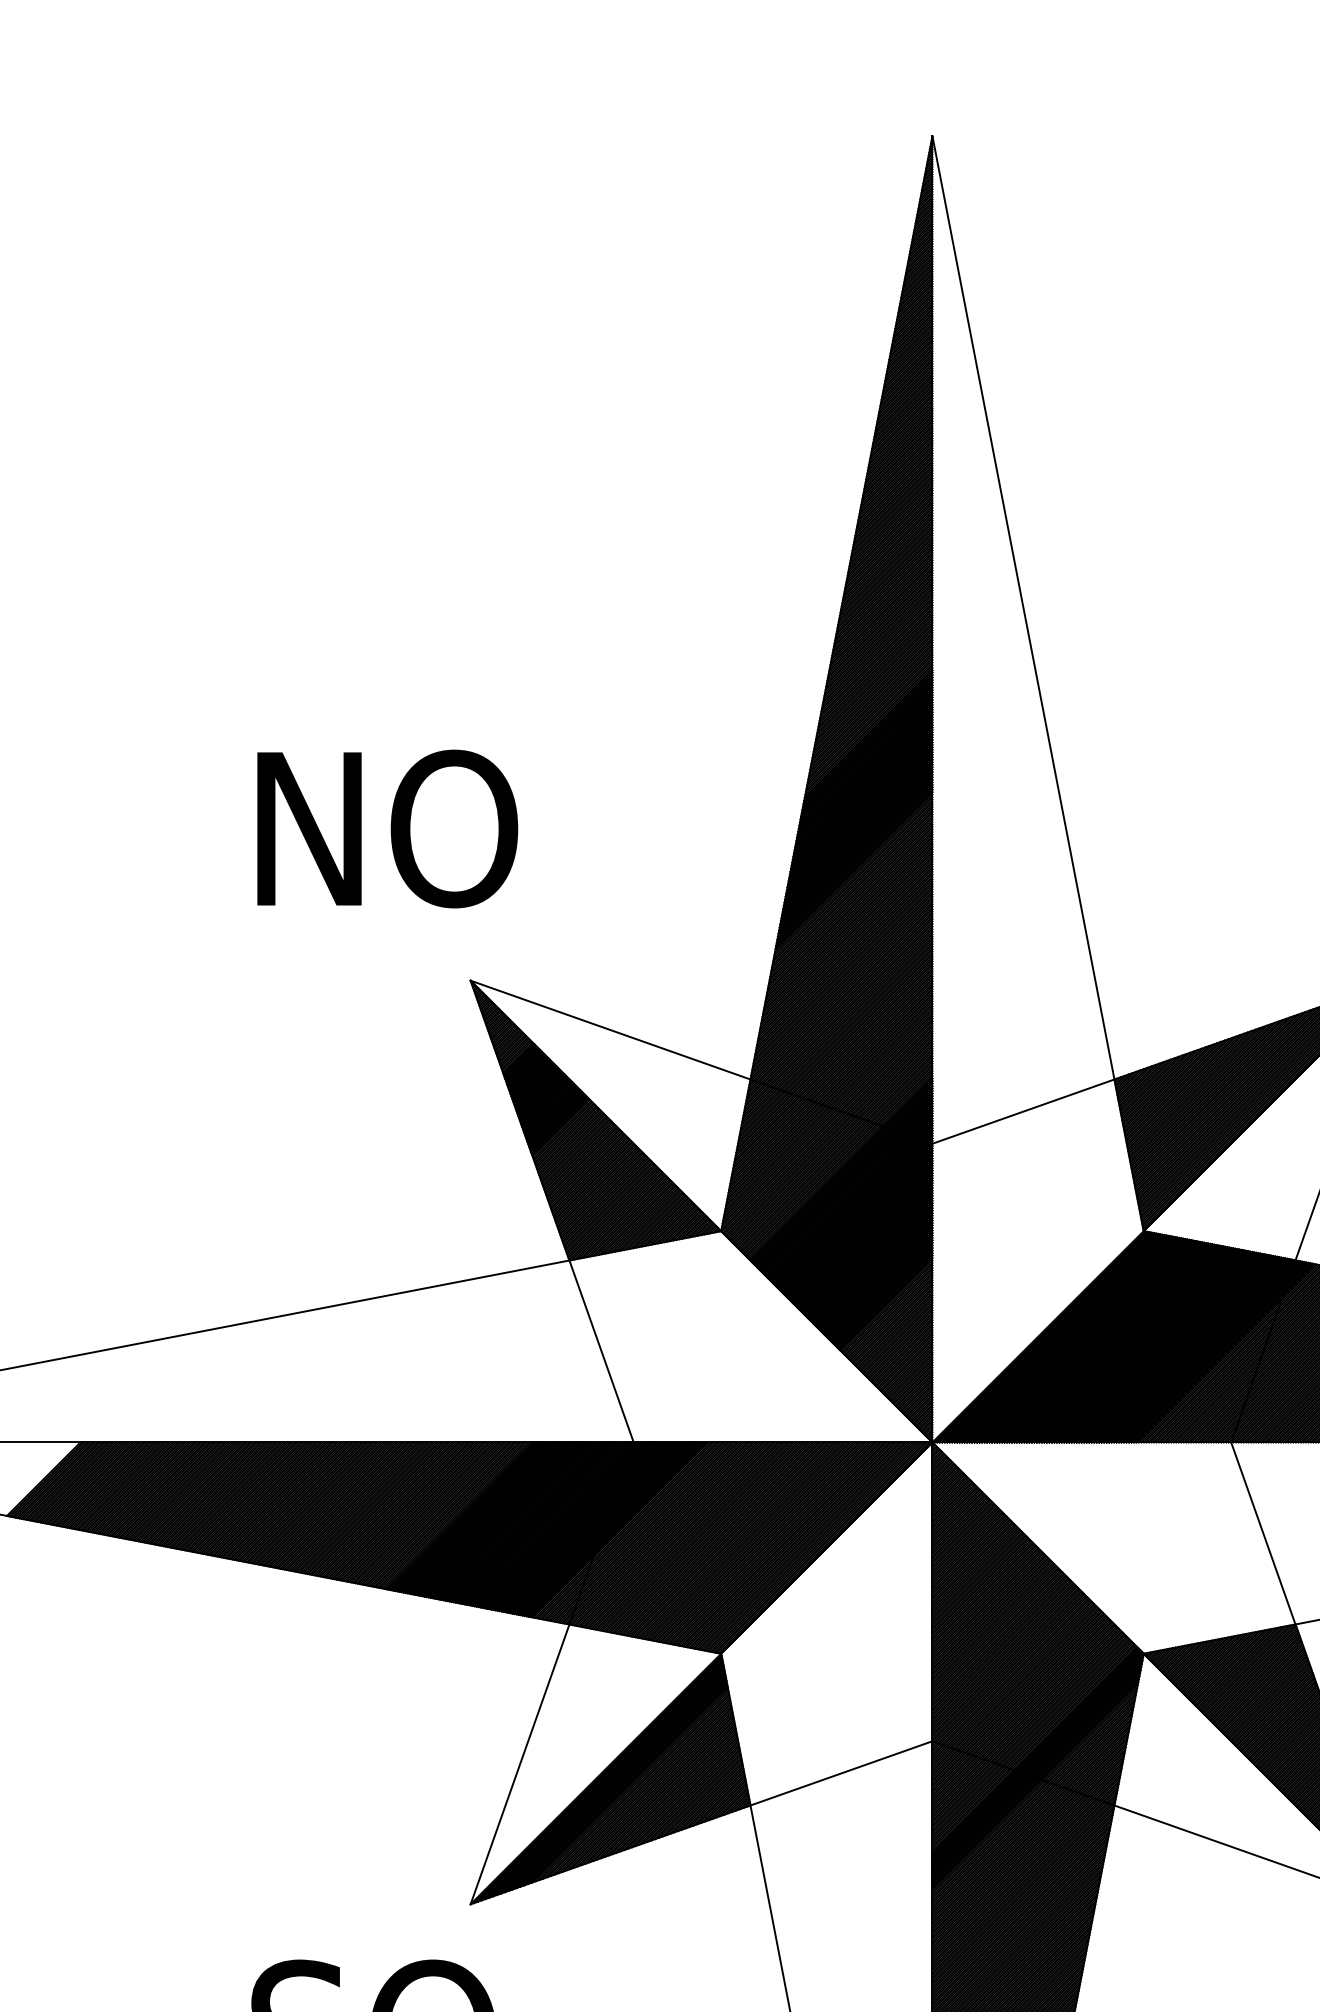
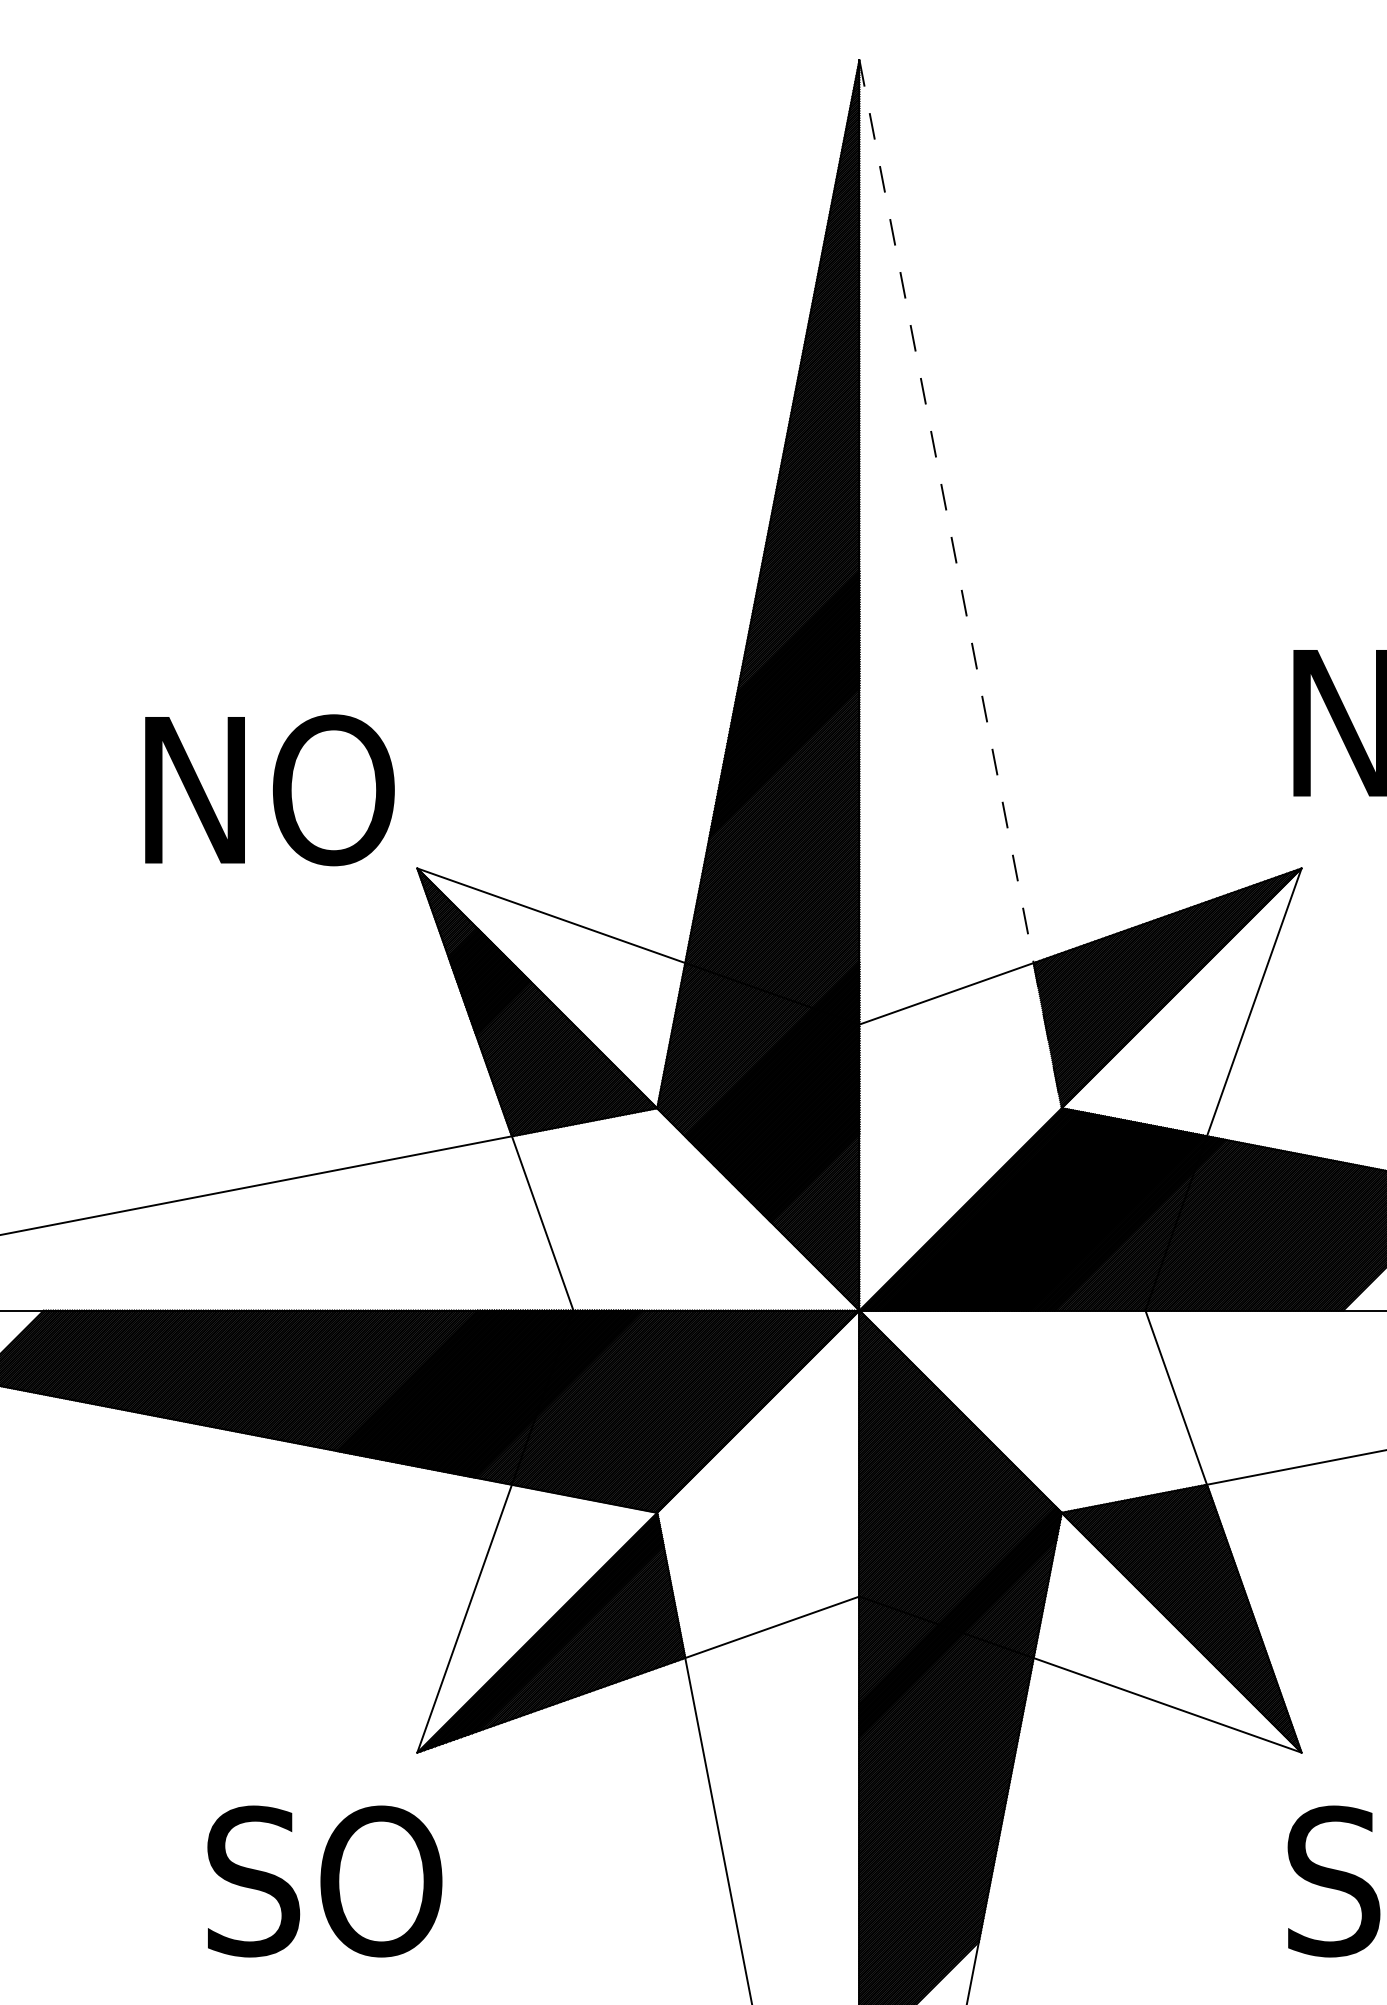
line: (1038, 684) -> (960, 584), solid -> dashed
text: (387, 829) -> (269, 790), moved

